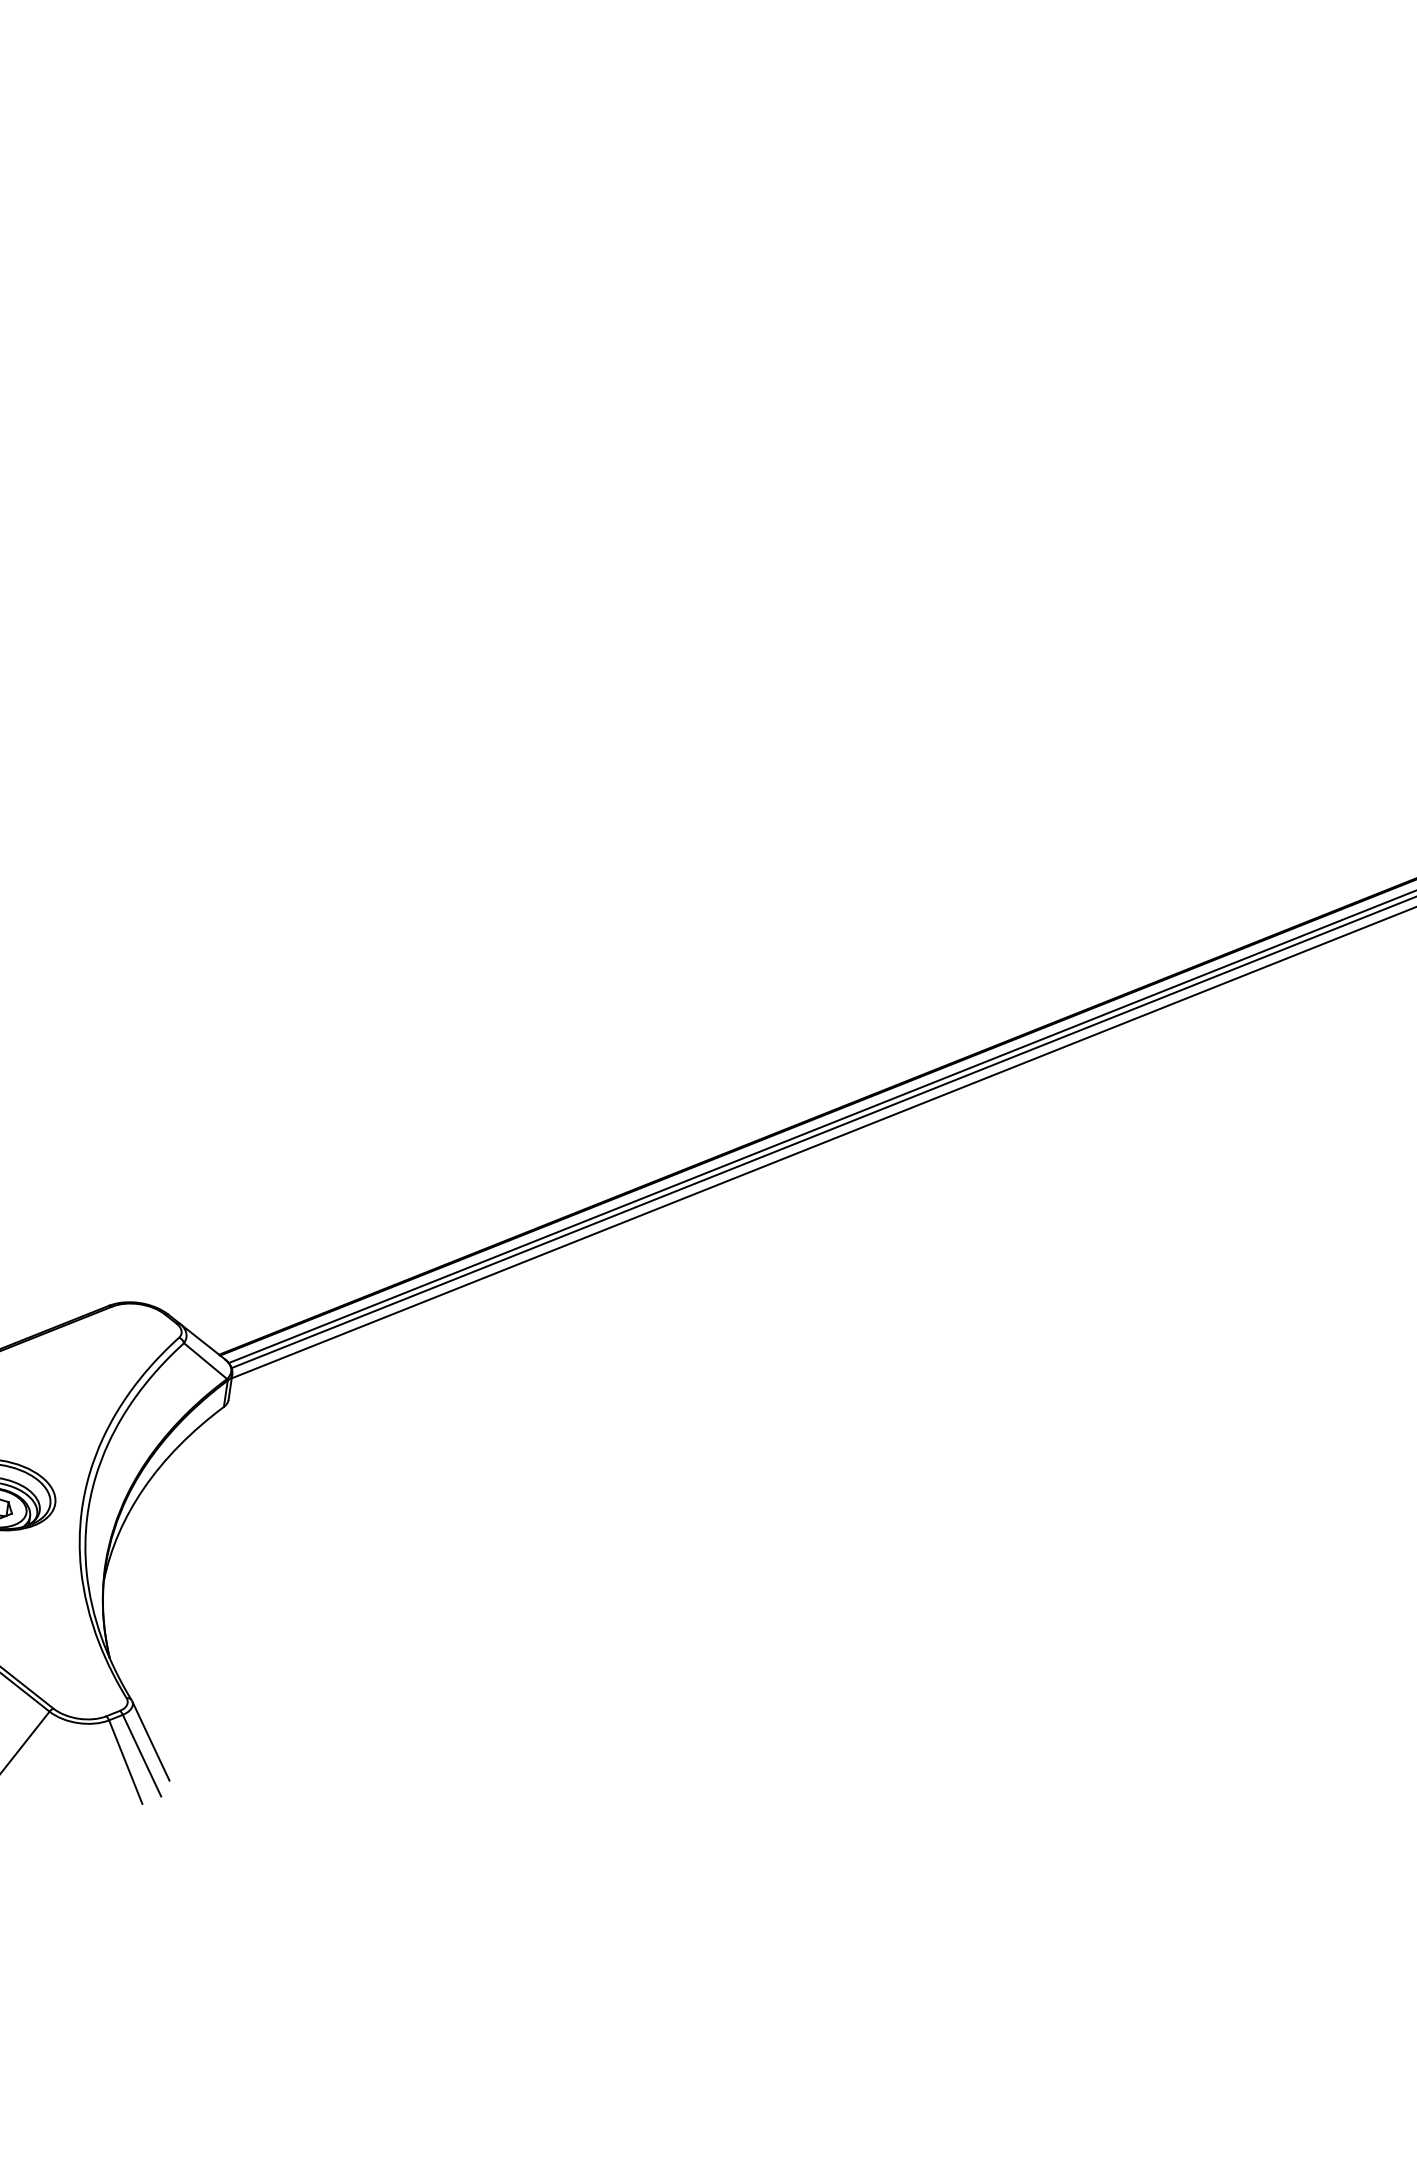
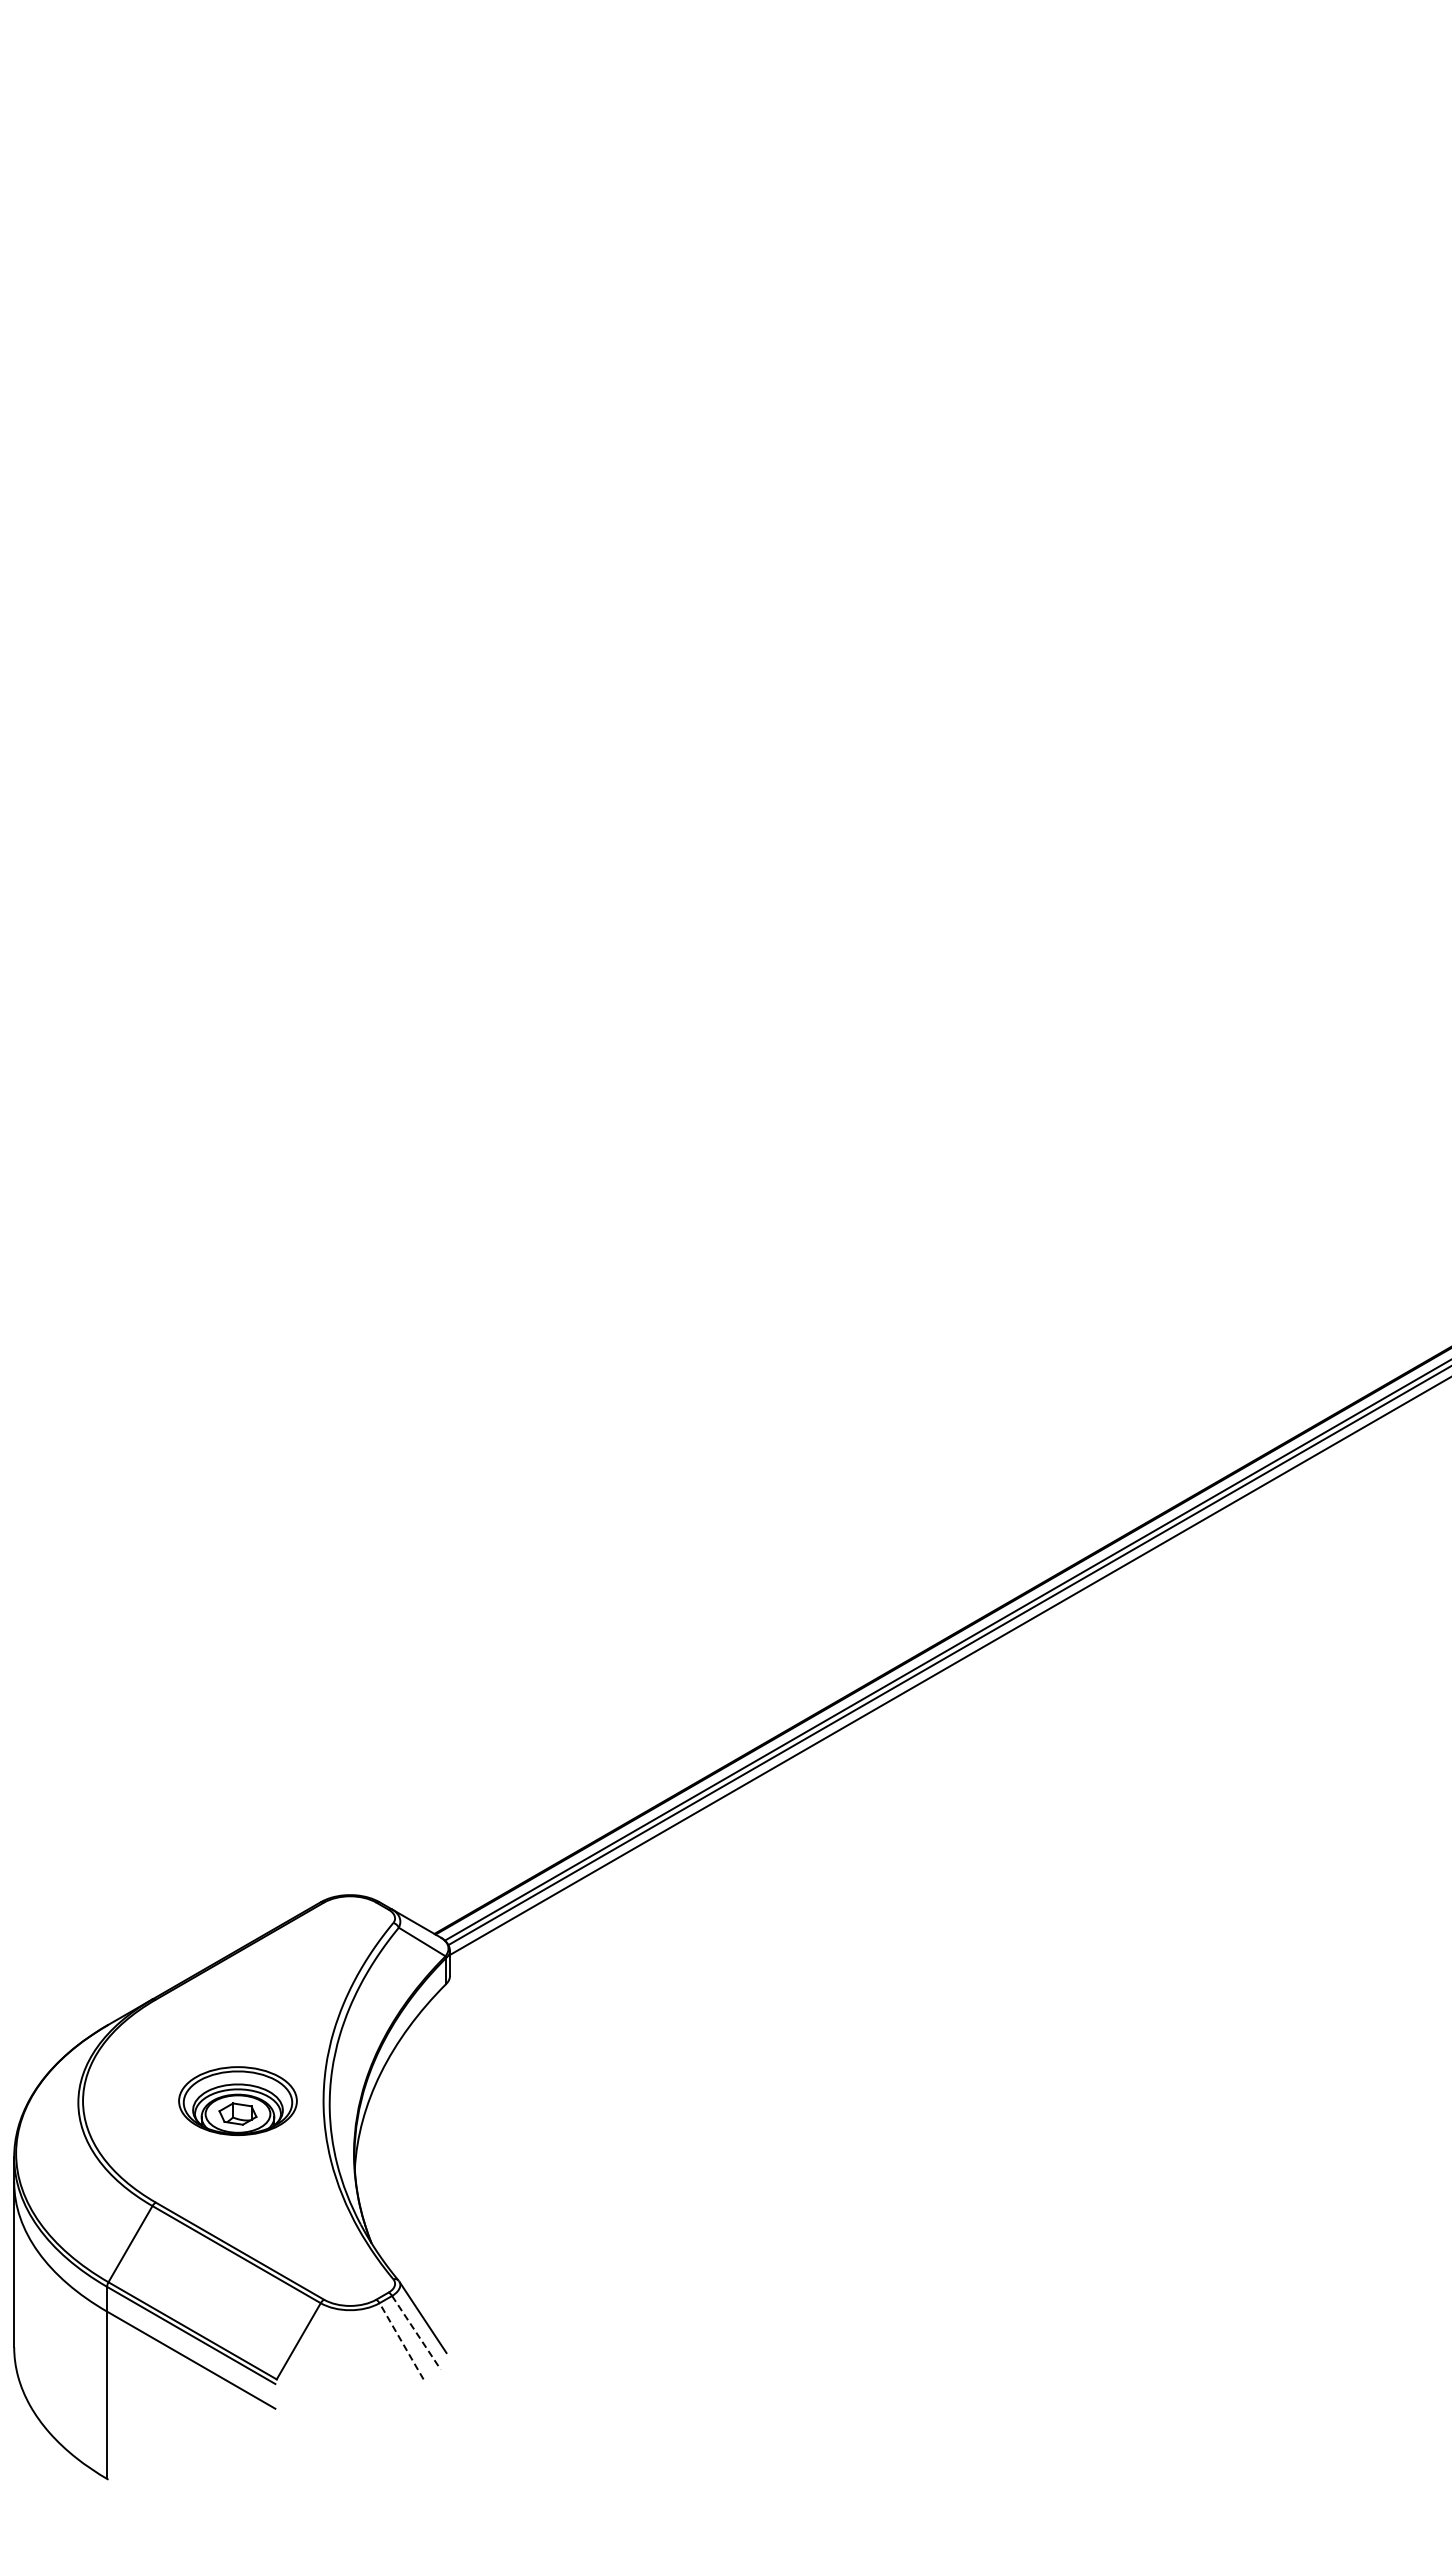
line: (141, 1756) -> (416, 2333), solid -> dashed
line: (125, 1761) -> (401, 2340), solid -> dashed

